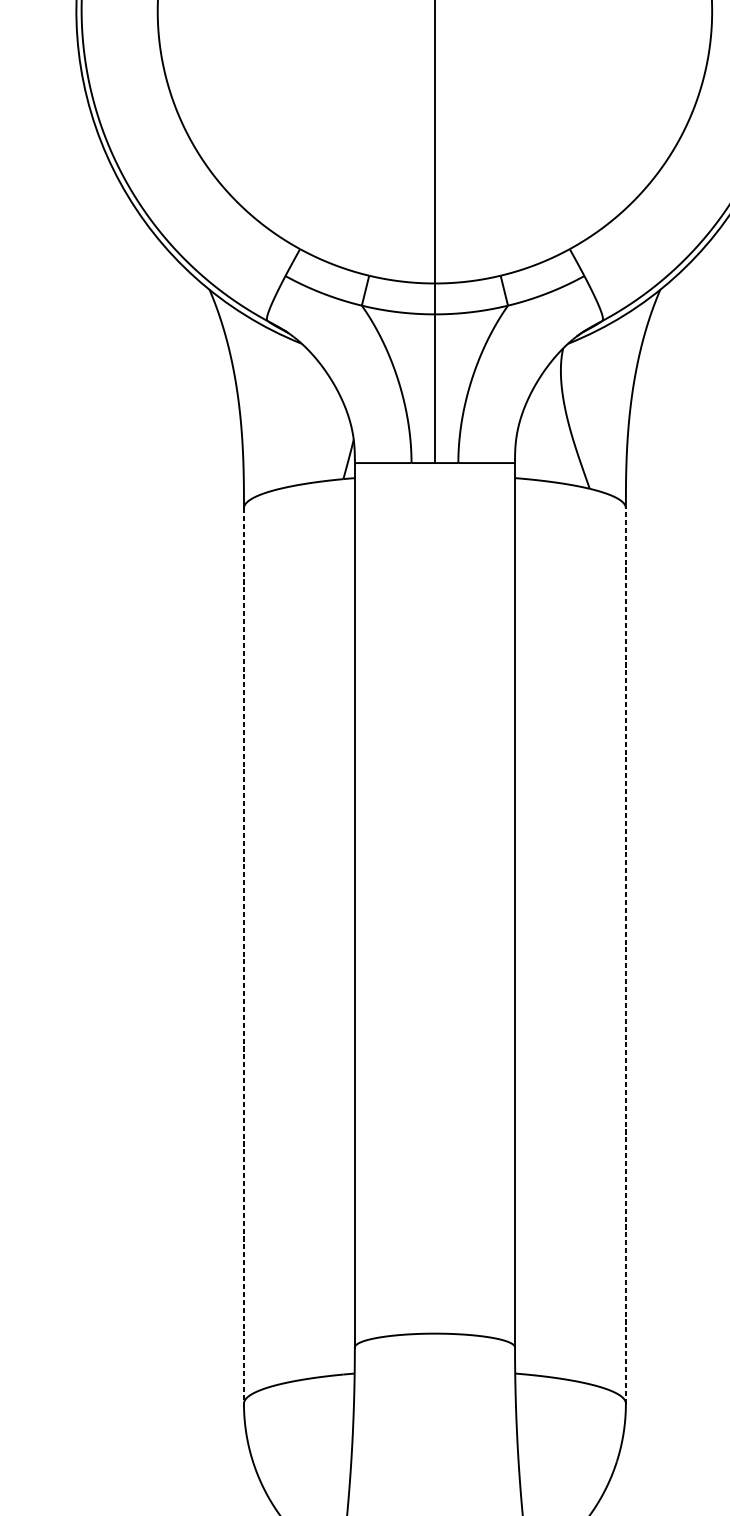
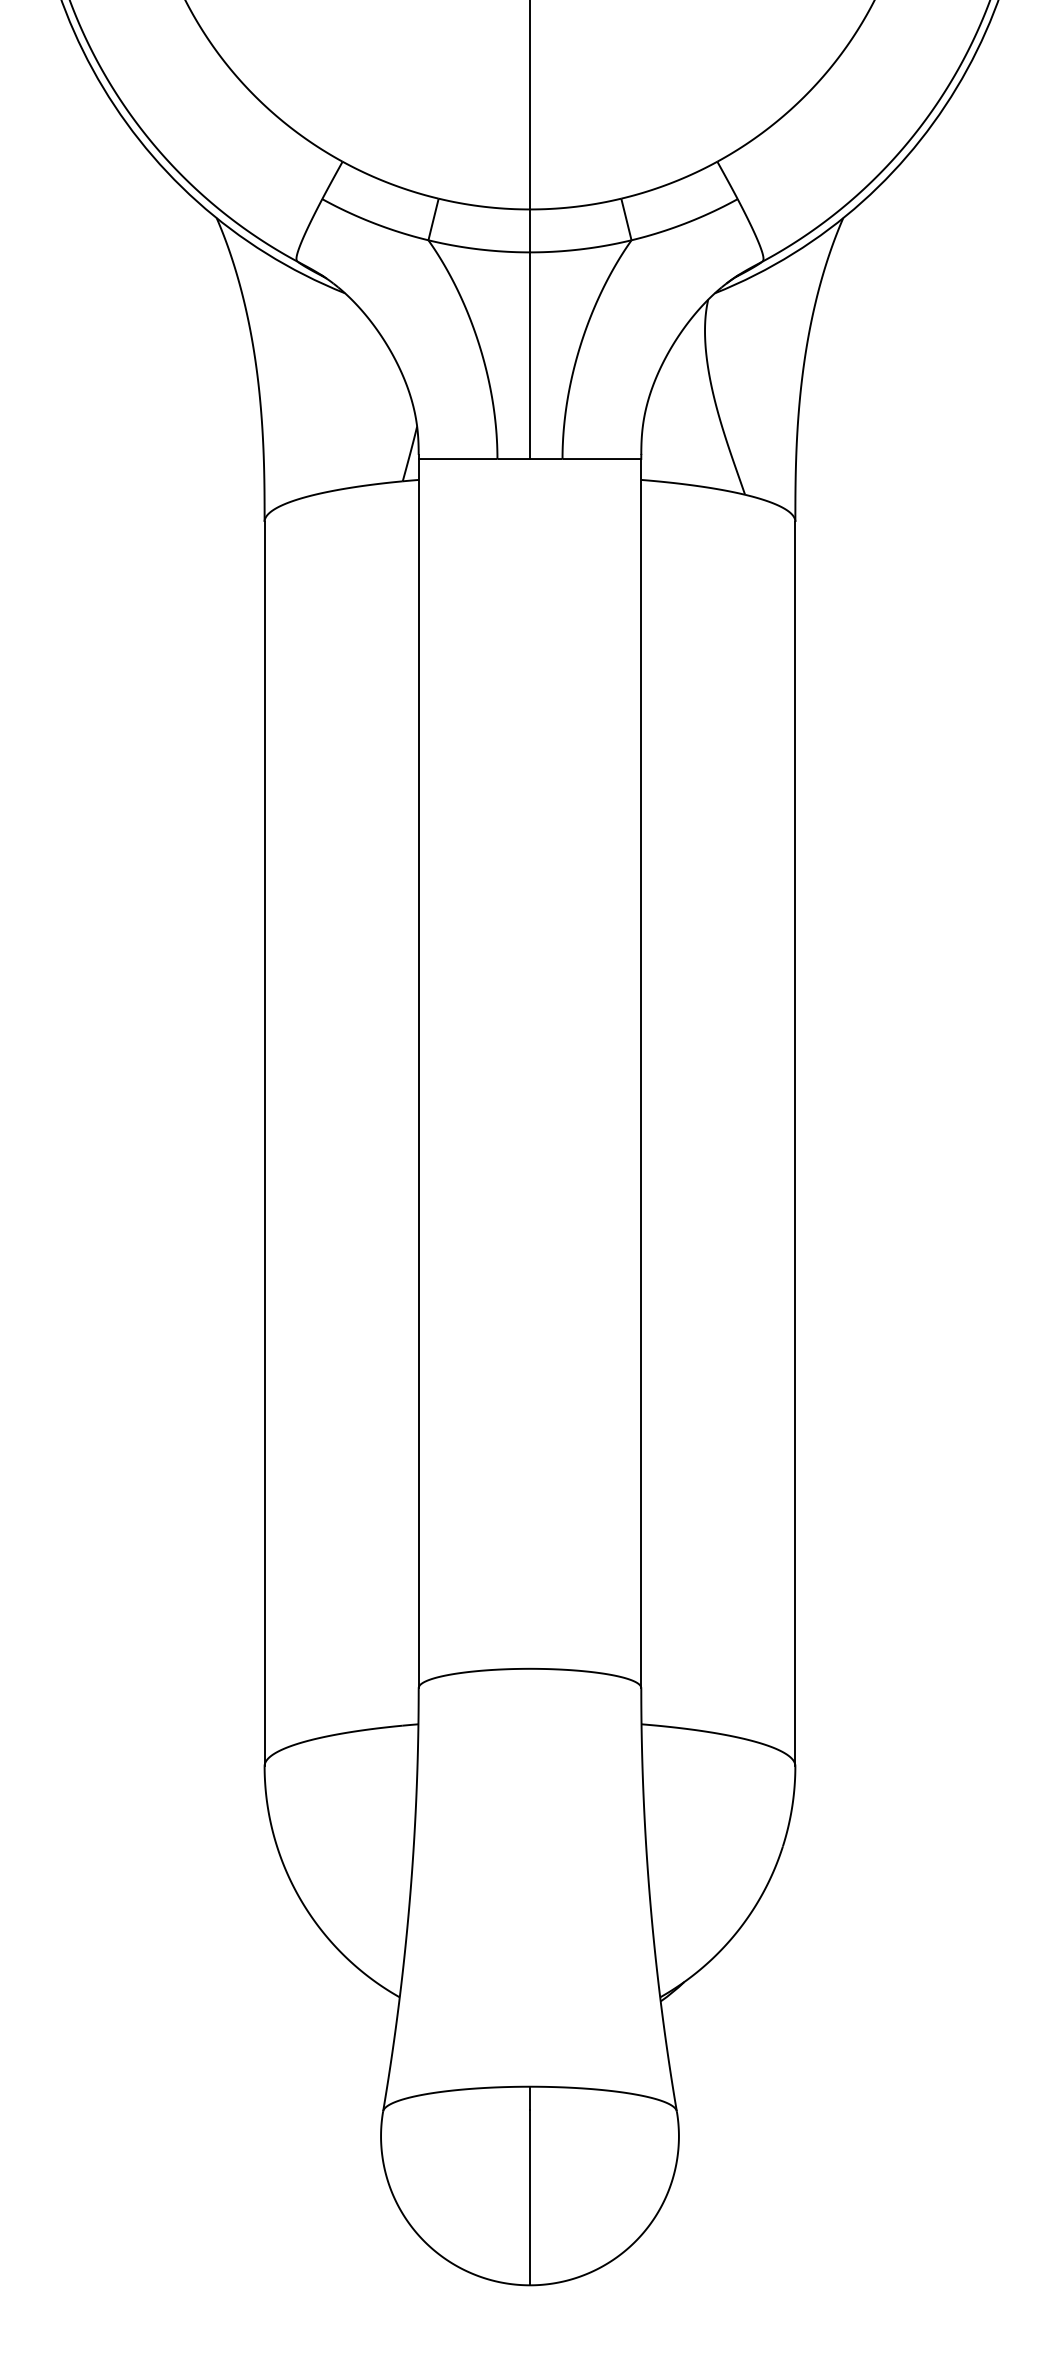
line: (626, 955) -> (795, 1143), dashed -> solid
line: (243, 956) -> (264, 1144), dashed -> solid

